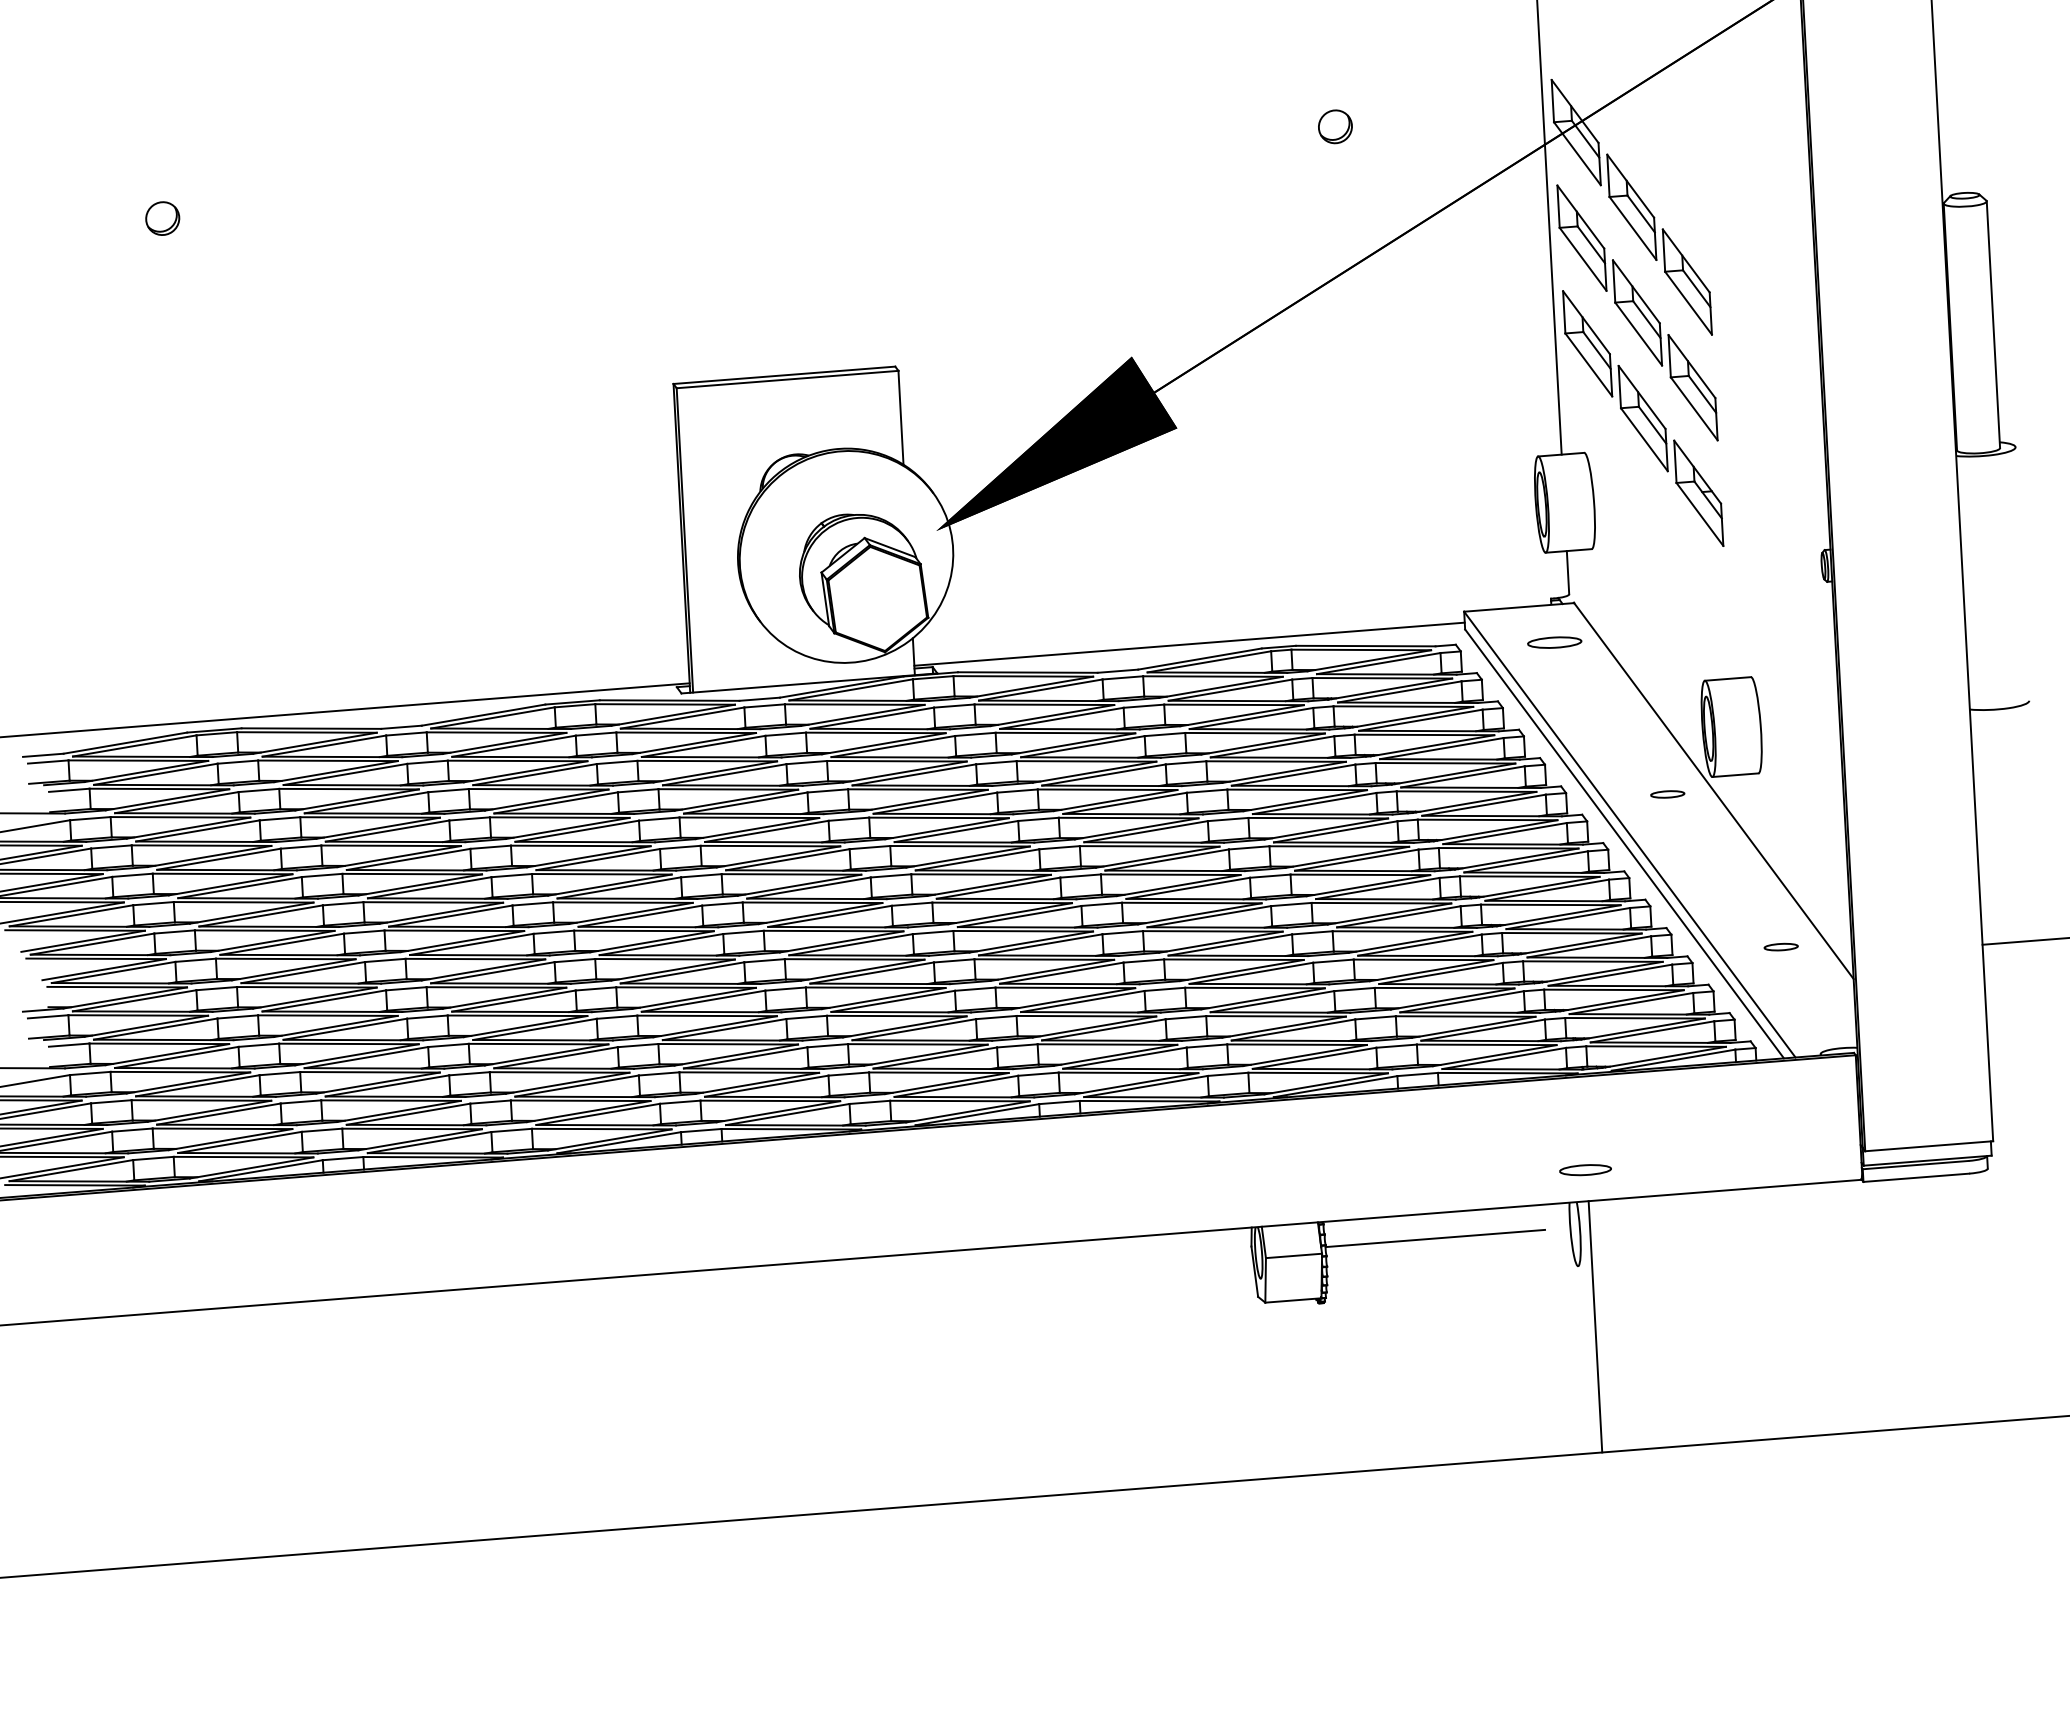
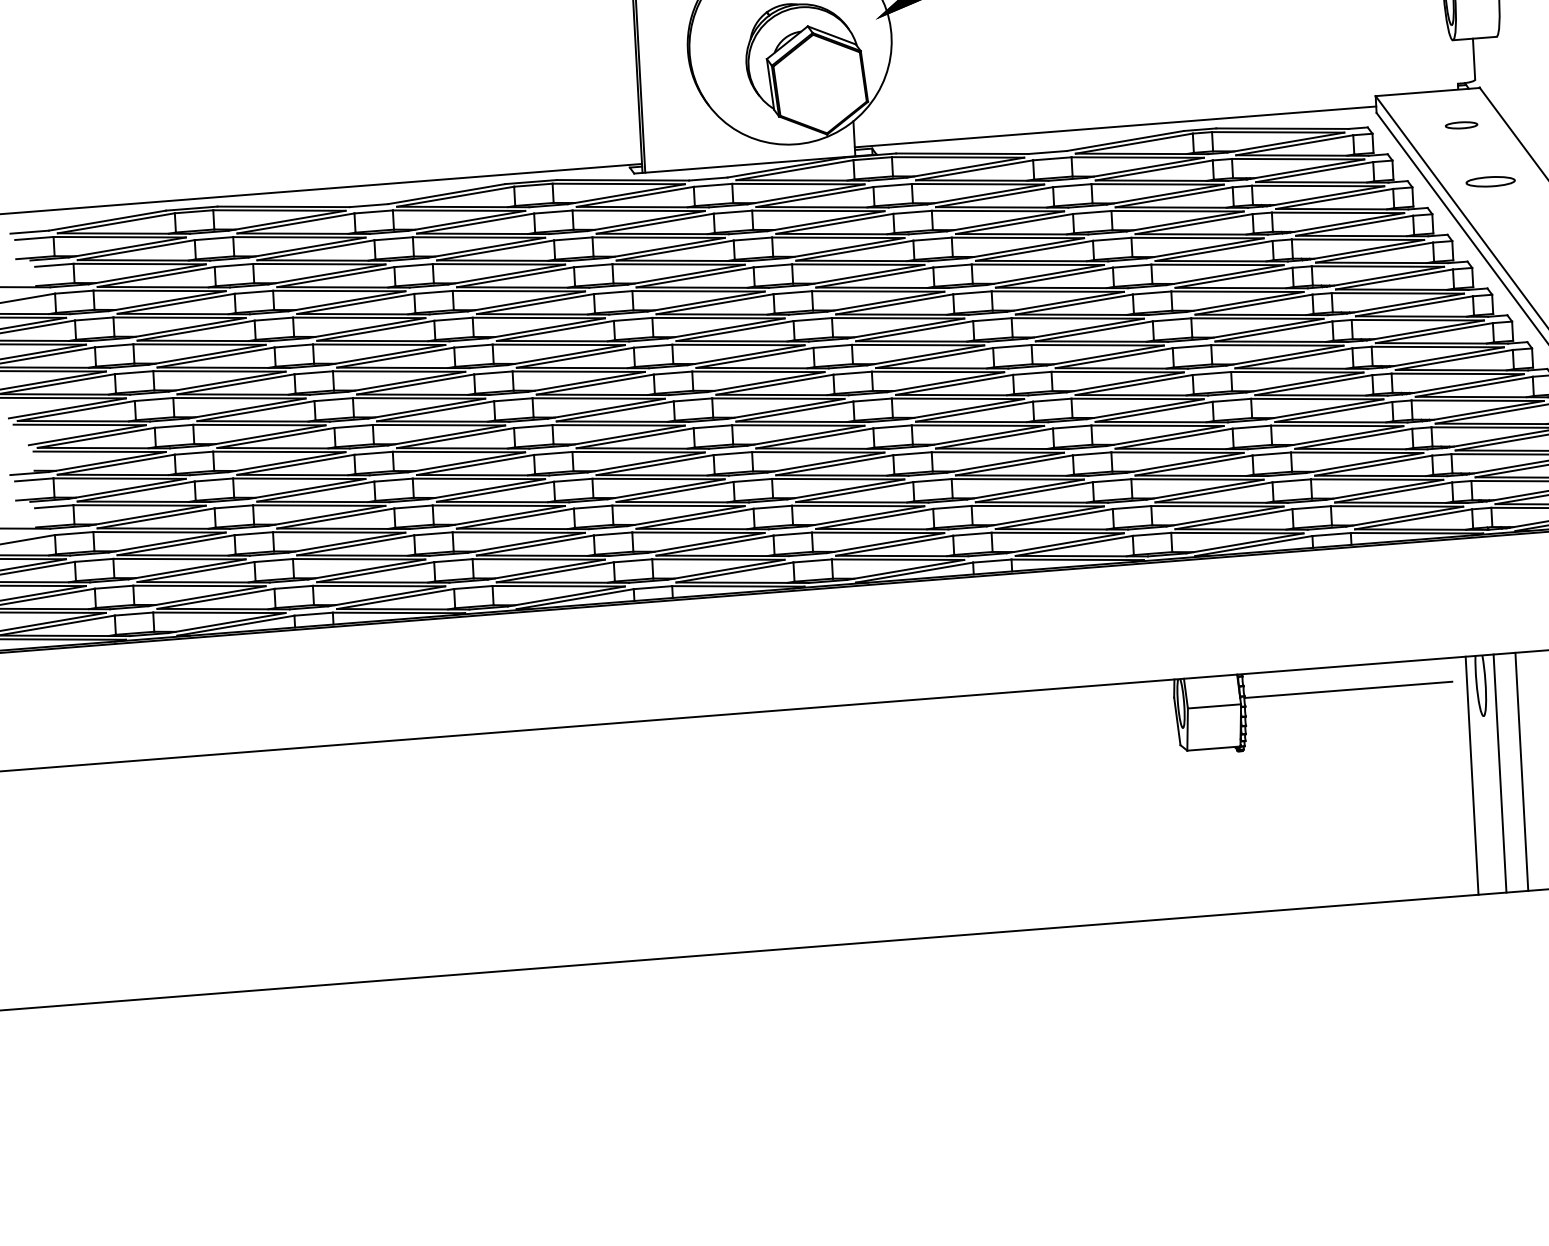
part: (1554, 642) -> (1461, 125), size x0.62
part: (1585, 1170) -> (1490, 182), moved
line: (1618, 1324) -> (1521, 771), added
line: (1565, 1328) -> (1471, 775), added

